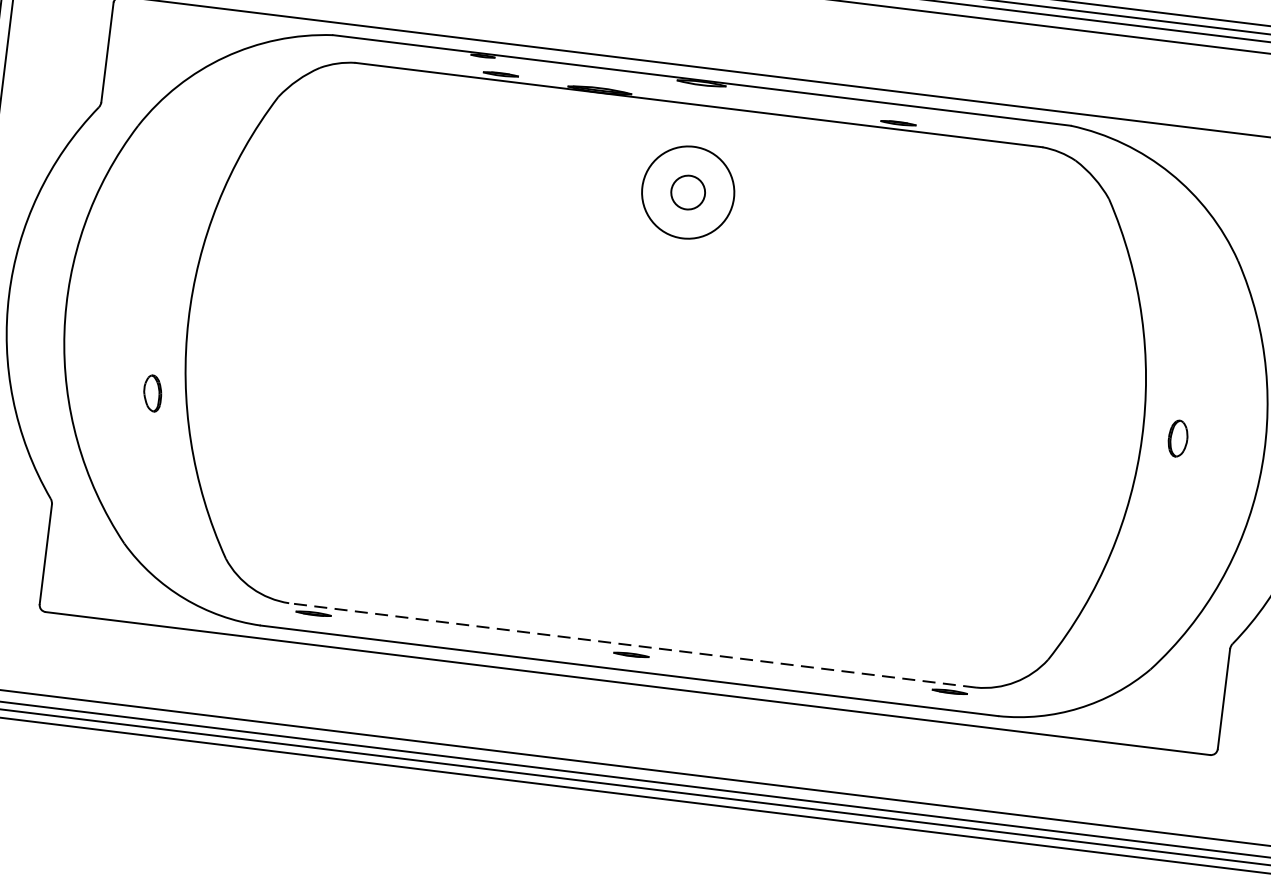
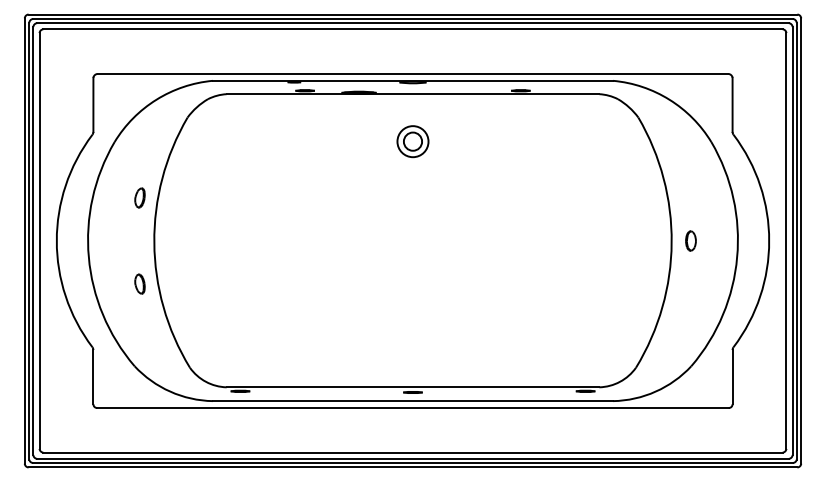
circle: (687, 192) -> (412, 141), size x0.62
part: (171, 233) -> (139, 197), added
line: (631, 645) -> (412, 387), dashed -> solid

